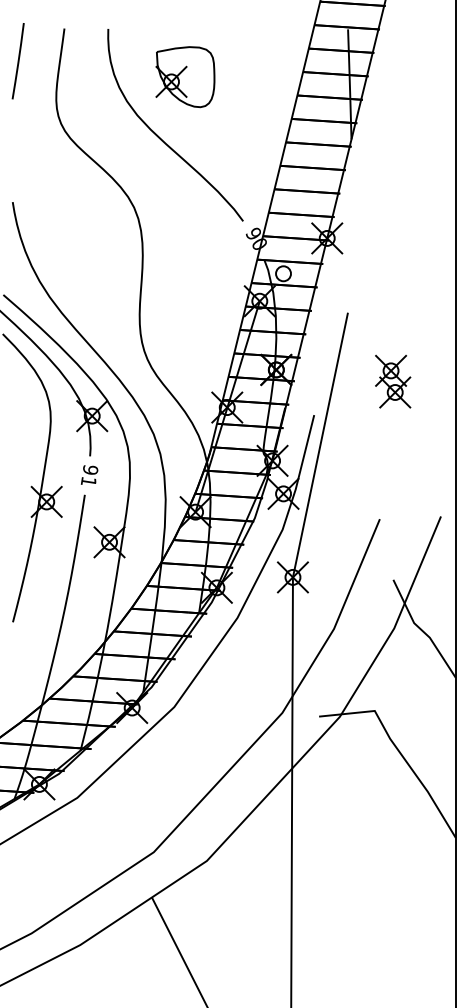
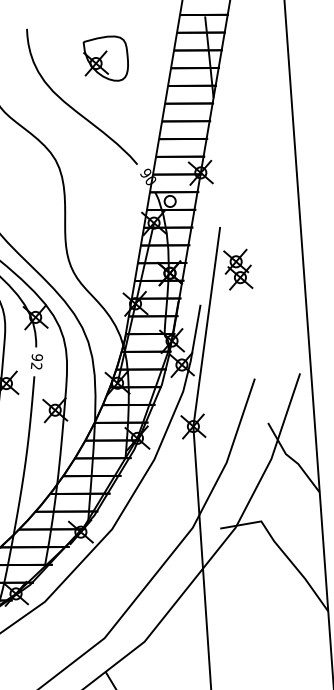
part: (185, 77) -> (106, 59), moved
part: (393, 381) -> (238, 269), moved
text: (88, 481) -> (36, 366), 91 -> 92

